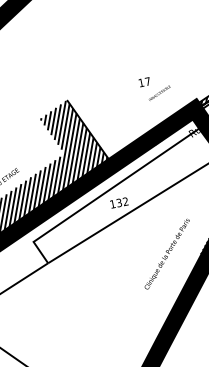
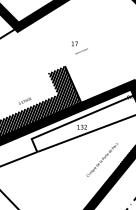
text: (154, 86) -> (79, 47), moved

